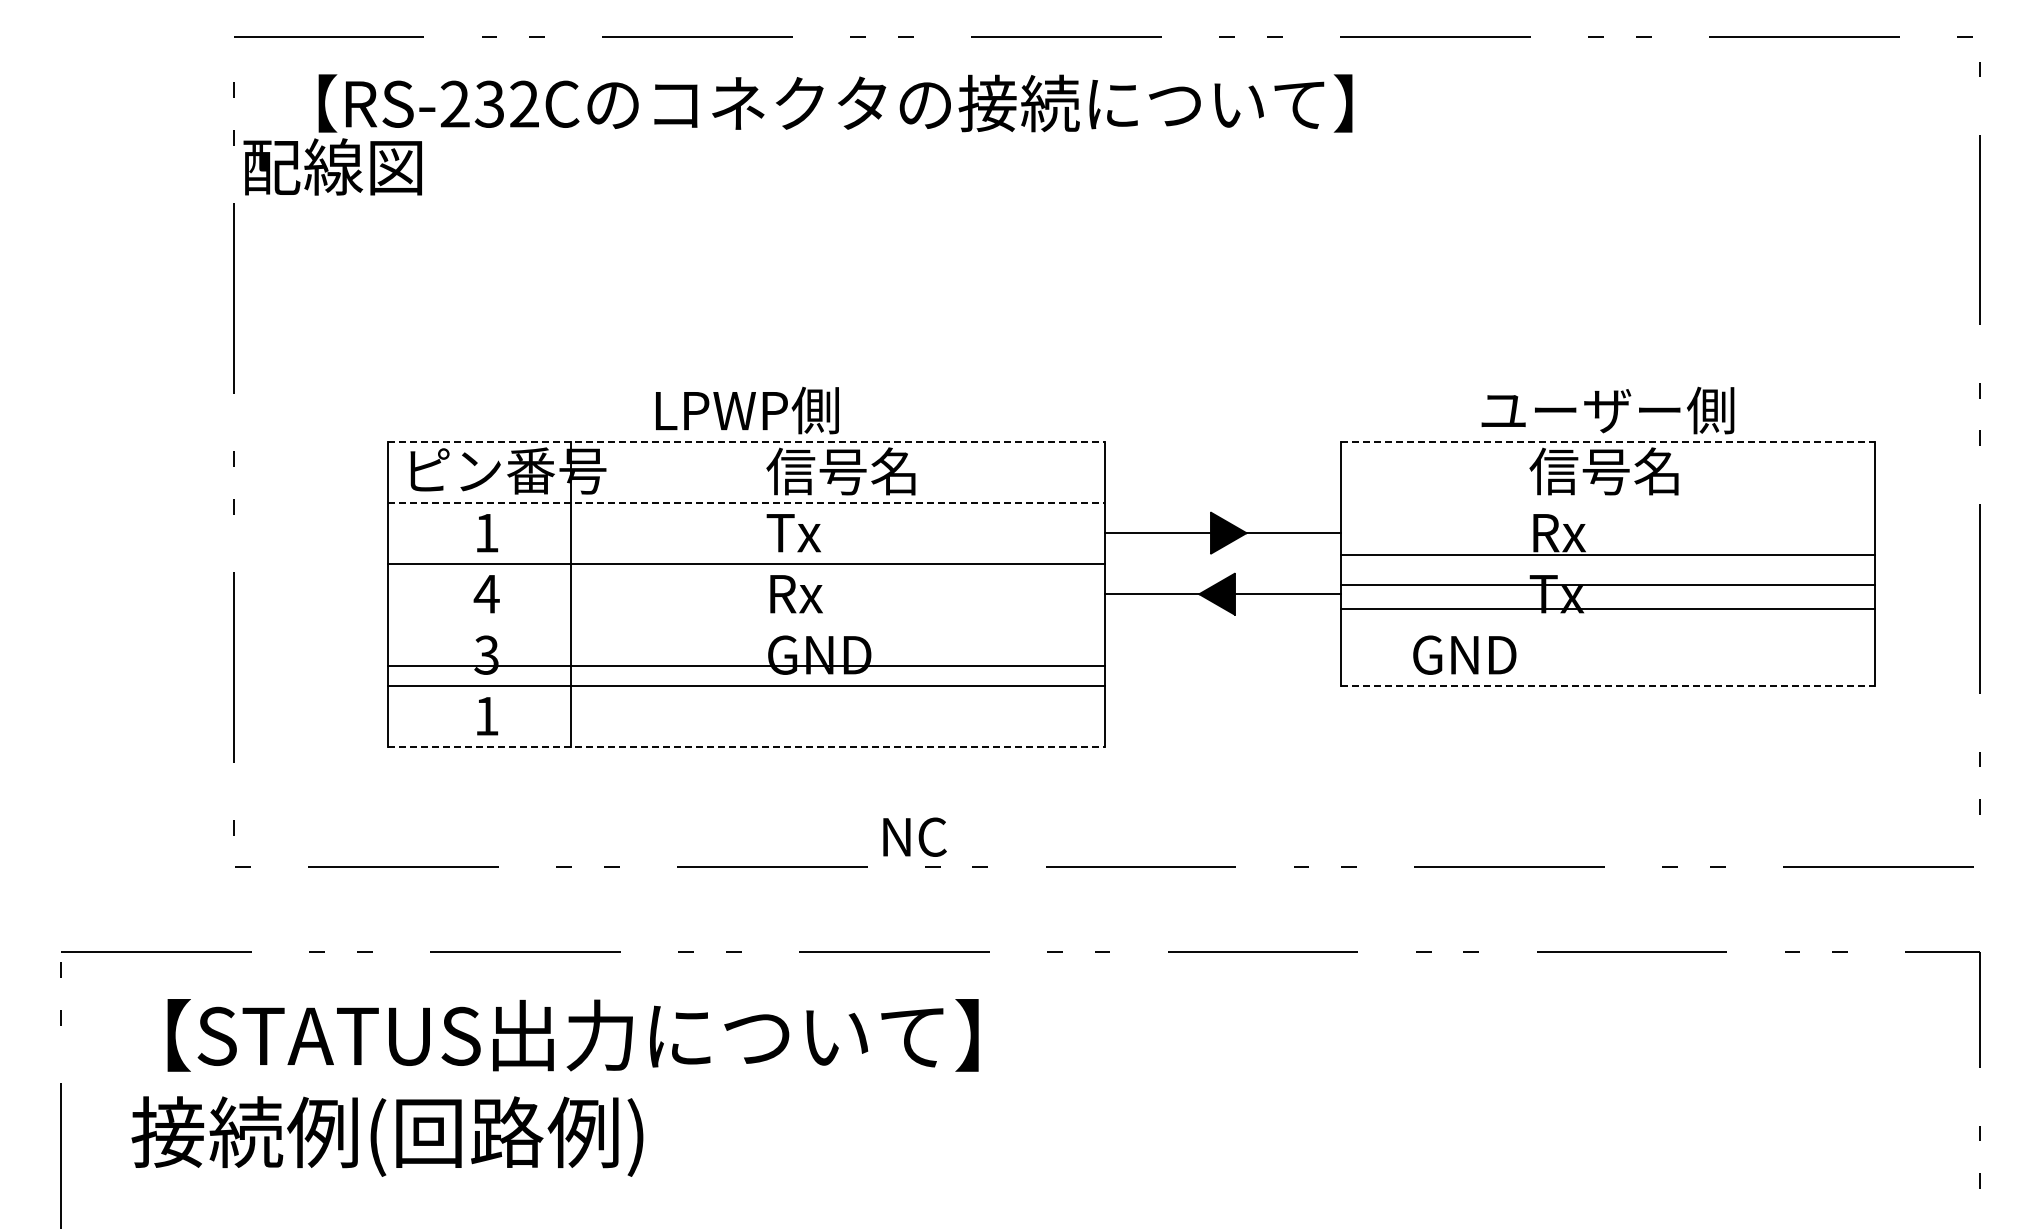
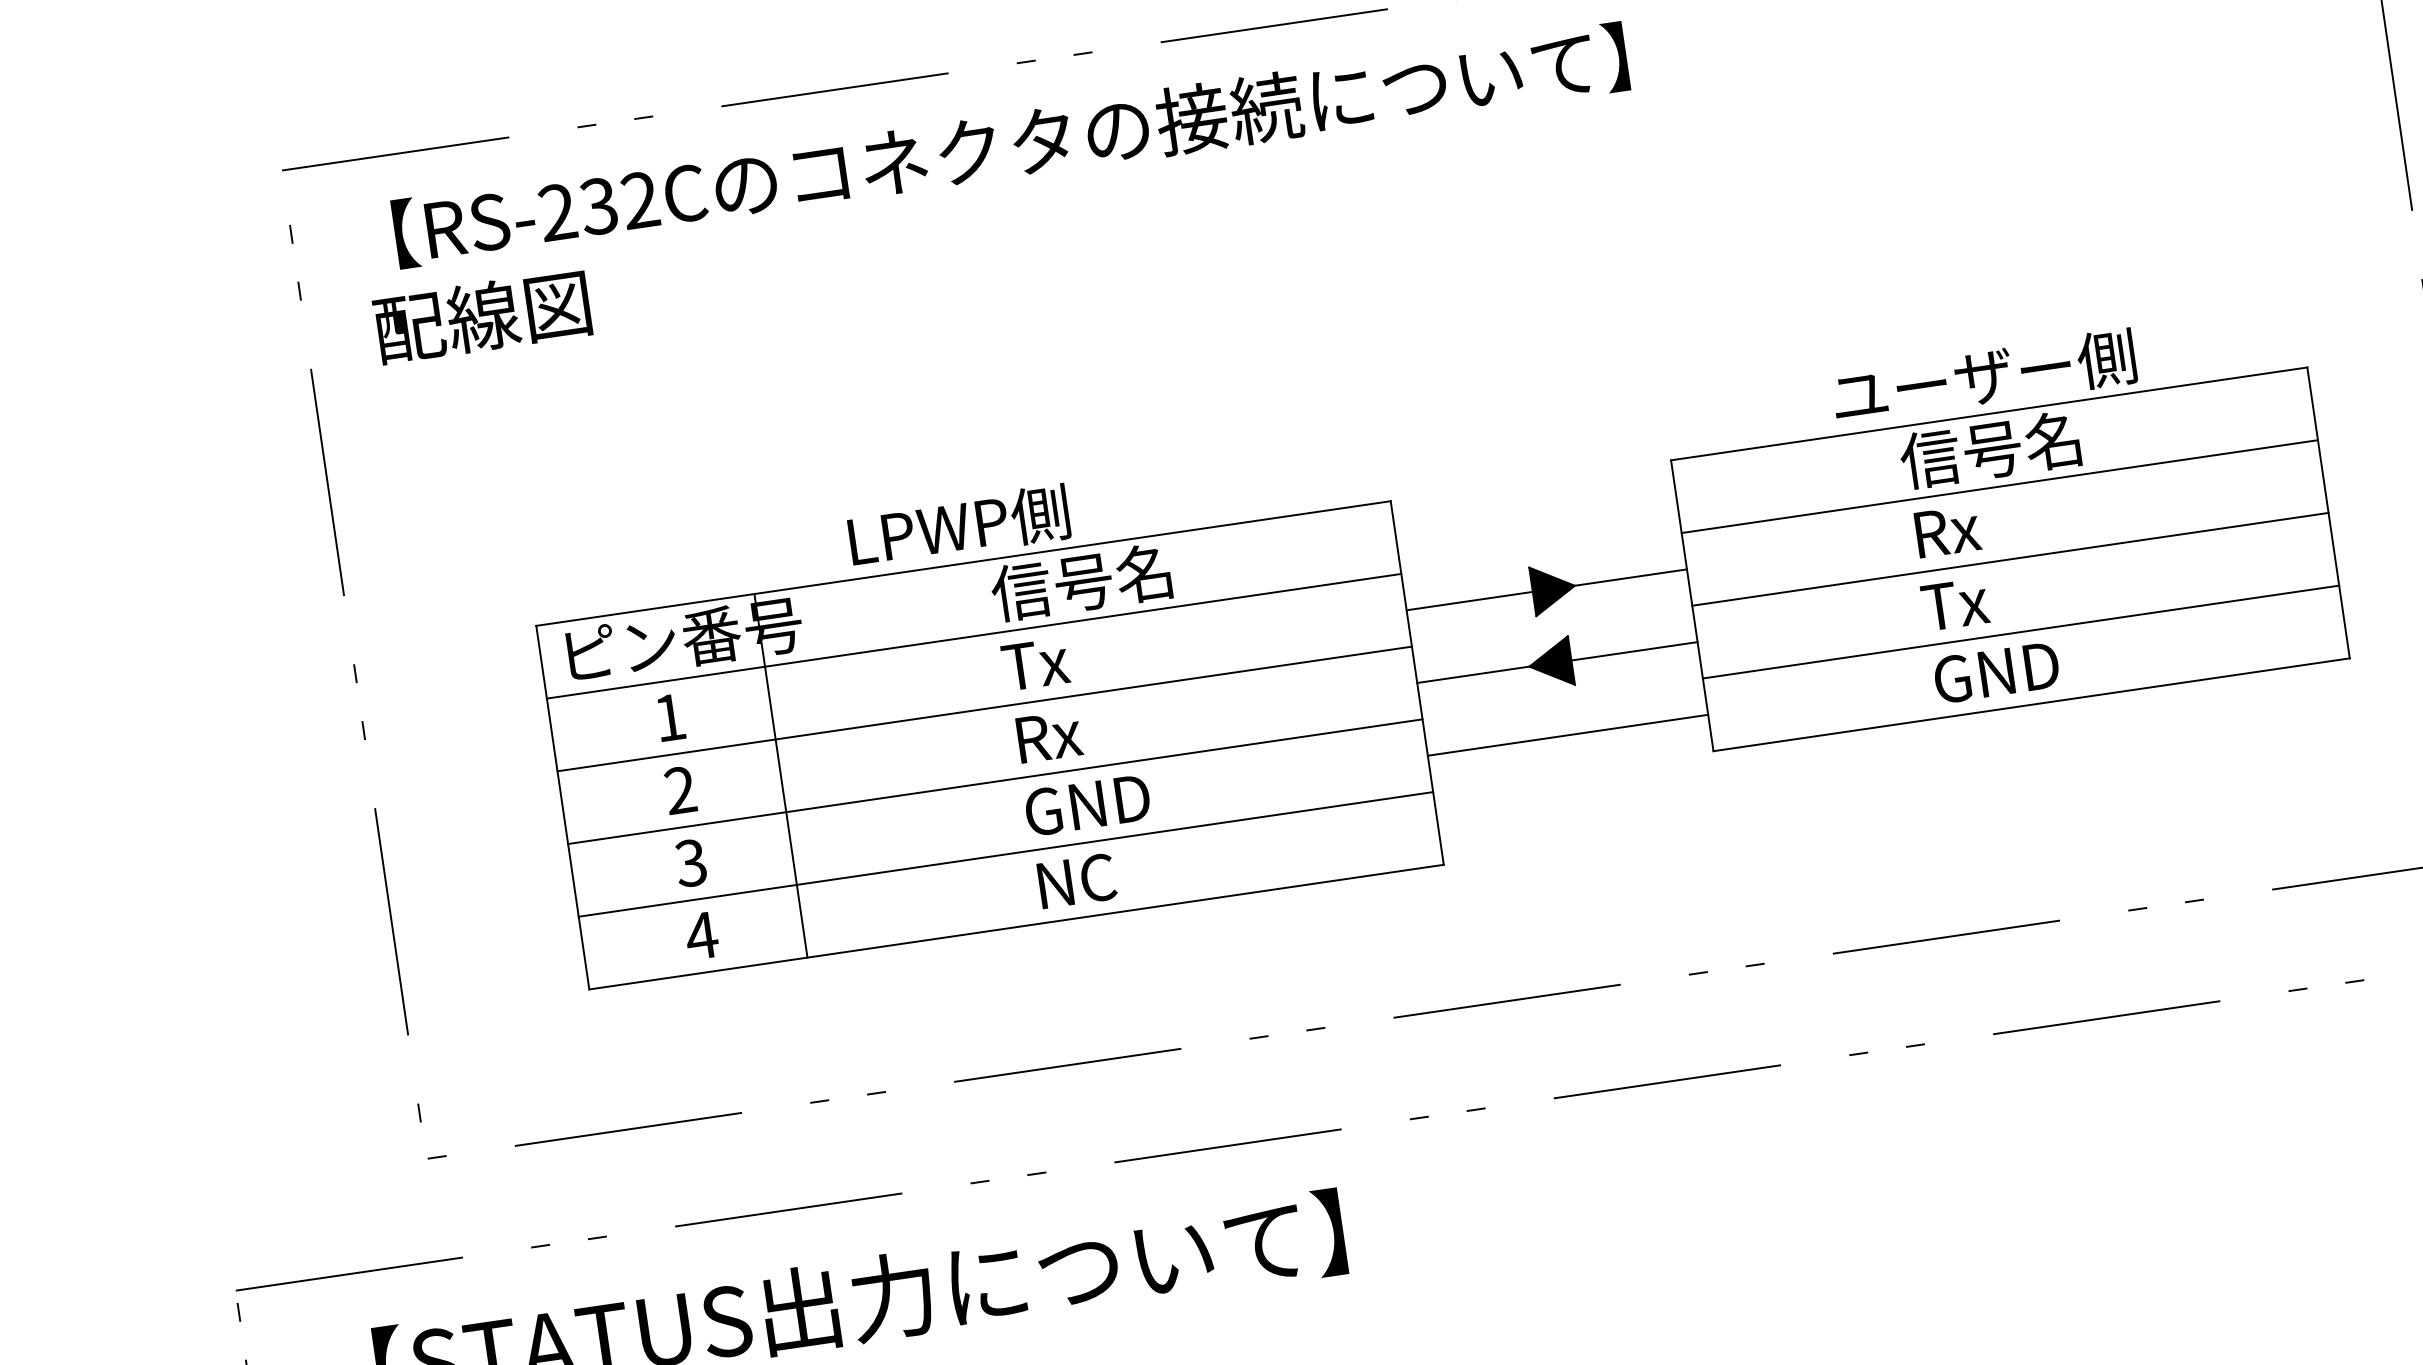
text: (332, 166) -> (482, 316), moved
line: (746, 441) -> (963, 563), dashed -> solid
line: (1608, 441) -> (1990, 413), dashed -> solid
line: (746, 502) -> (973, 636), dashed -> solid
line: (1607, 554) -> (1999, 486), moved
line: (1607, 584) -> (2020, 631), moved
text: (486, 593) -> (680, 789), 4 -> 2
line: (1607, 608) -> (2010, 559), moved
text: (1464, 654) -> (1996, 671), moved
line: (1222, 655) -> (1567, 735), added
line: (746, 665) -> (995, 781), moved
line: (1608, 685) -> (2032, 704), dashed -> solid
text: (486, 716) -> (701, 936), 1 -> 4
line: (746, 746) -> (1016, 926), dashed -> solid
text: (914, 836) -> (1076, 880), moved

